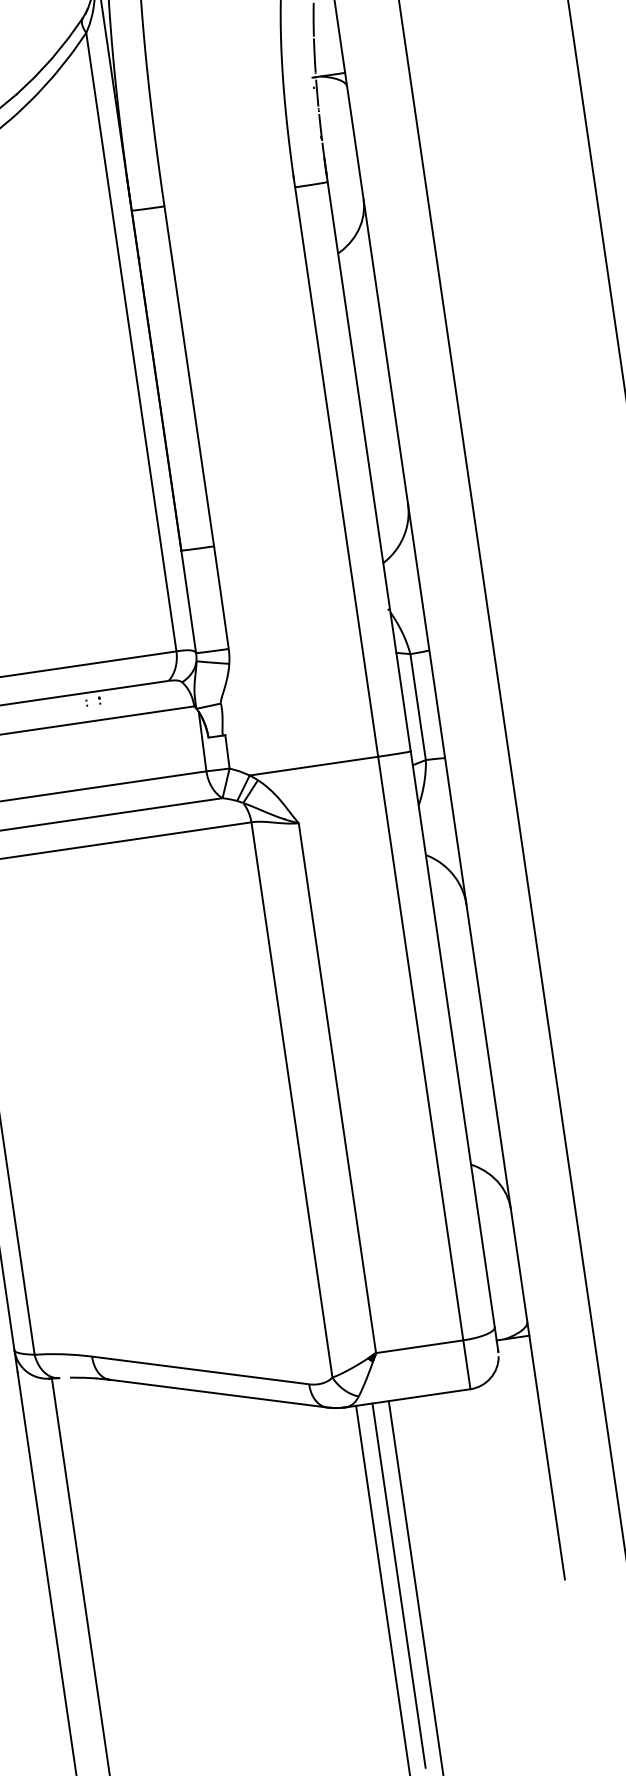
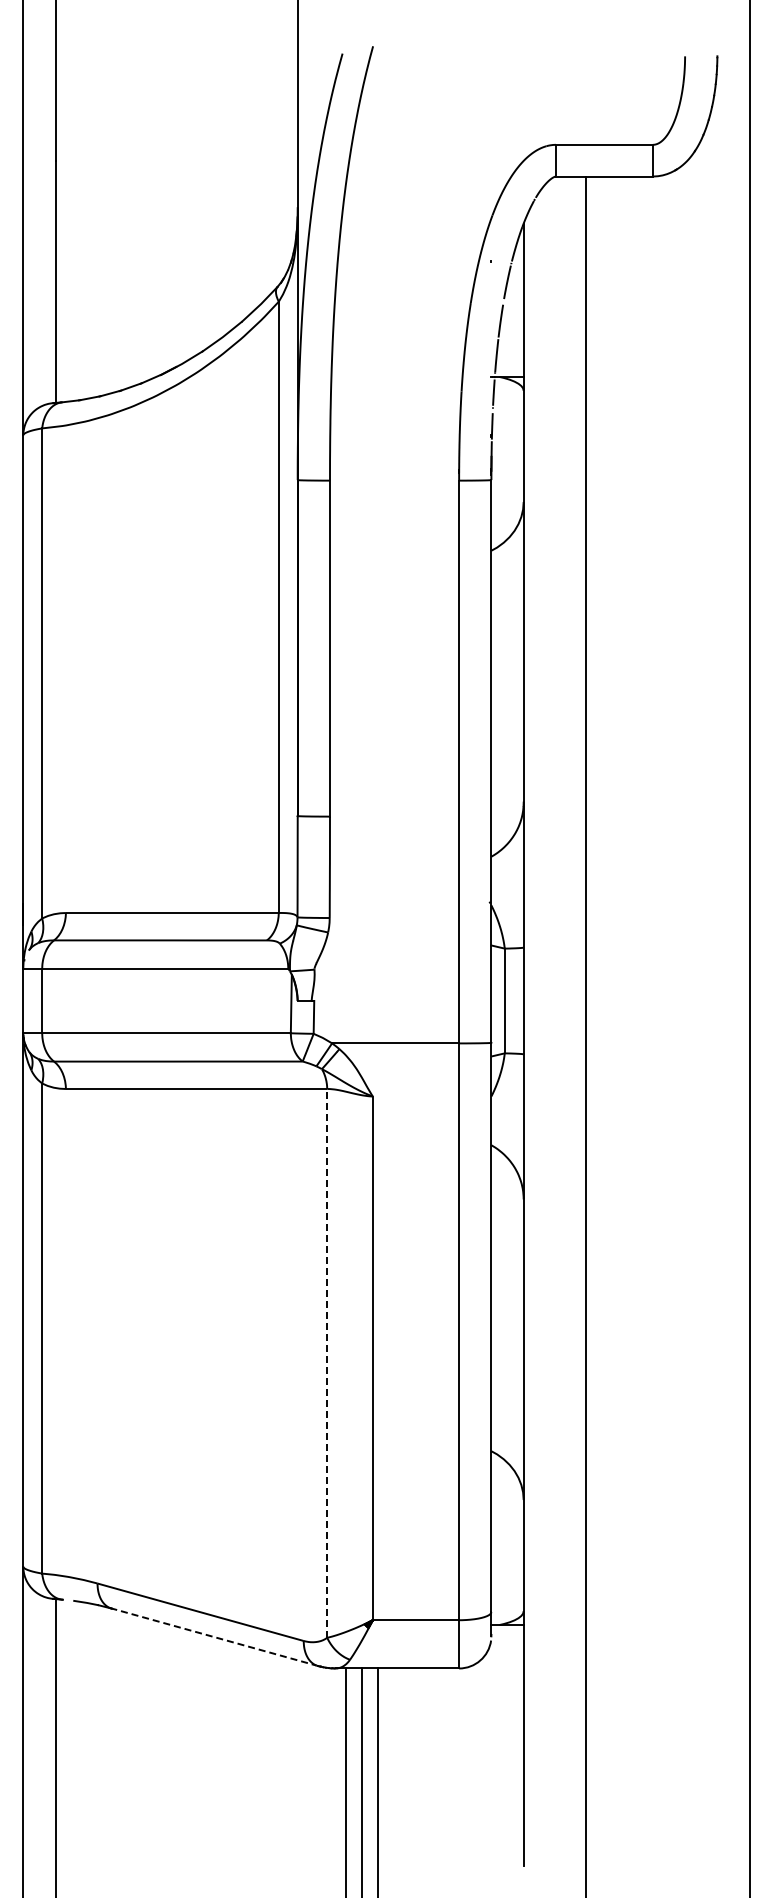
line: (292, 1099) -> (327, 1362), solid -> dashed
line: (217, 1394) -> (213, 1637), solid -> dashed

